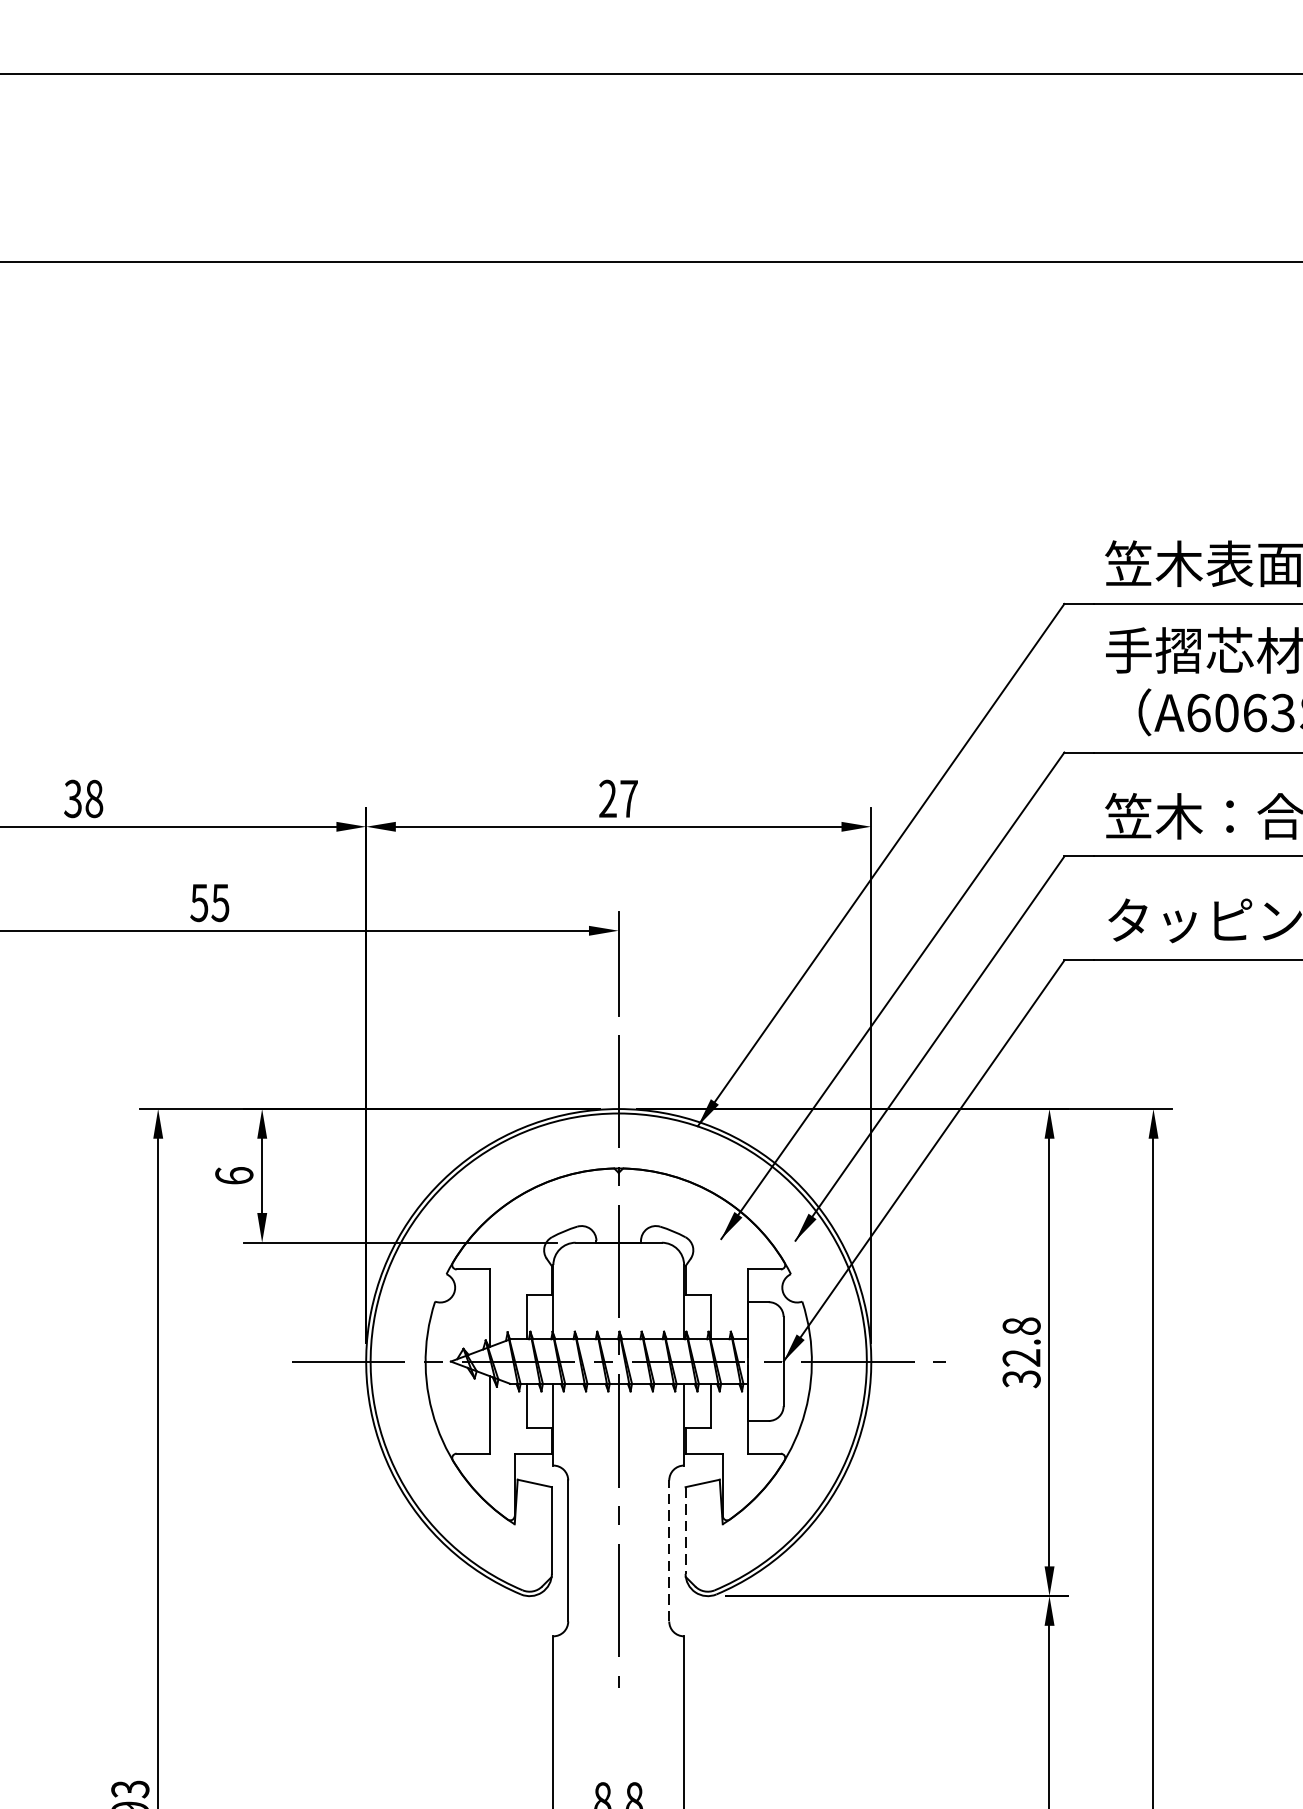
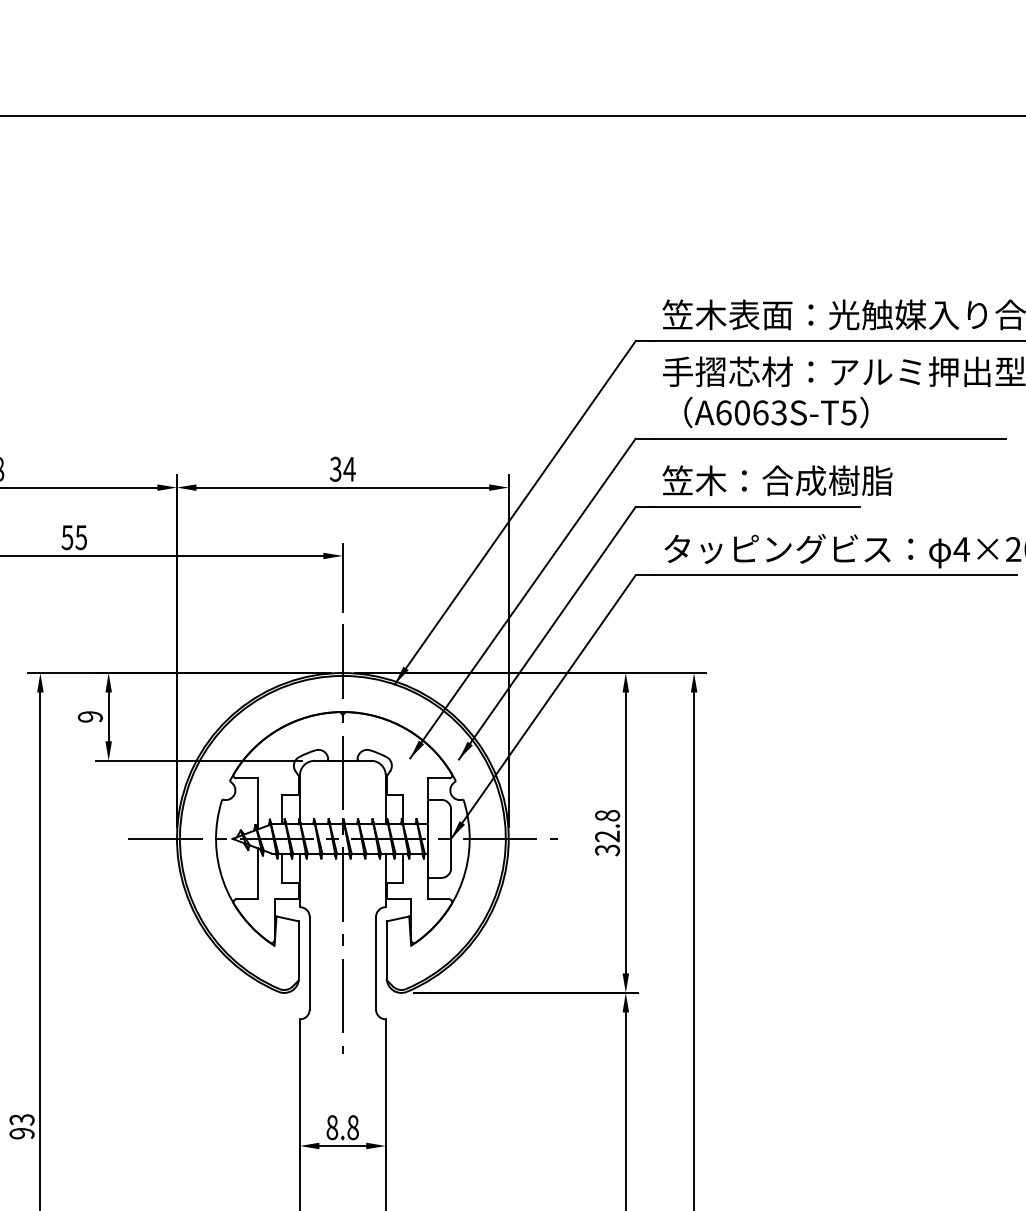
text: (618, 799) -> (342, 469), 27 -> 34
text: (232, 1175) -> (89, 716), 6 -> 9
line: (685, 1531) -> (386, 950), dashed -> solid
line: (669, 1549) -> (376, 962), dashed -> solid

